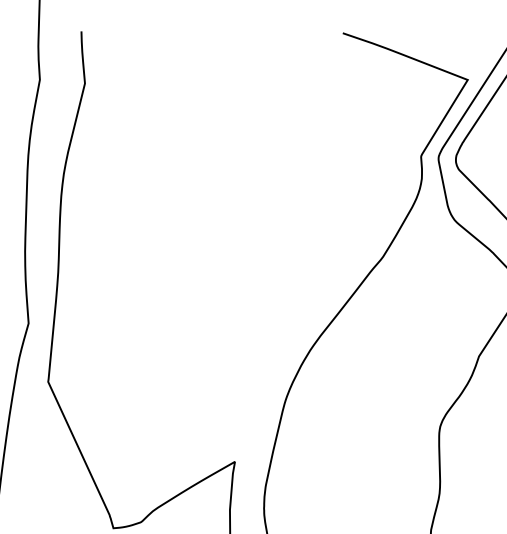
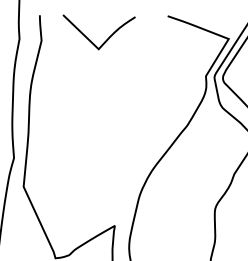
curve: (217, 80) -> (106, 39), added

